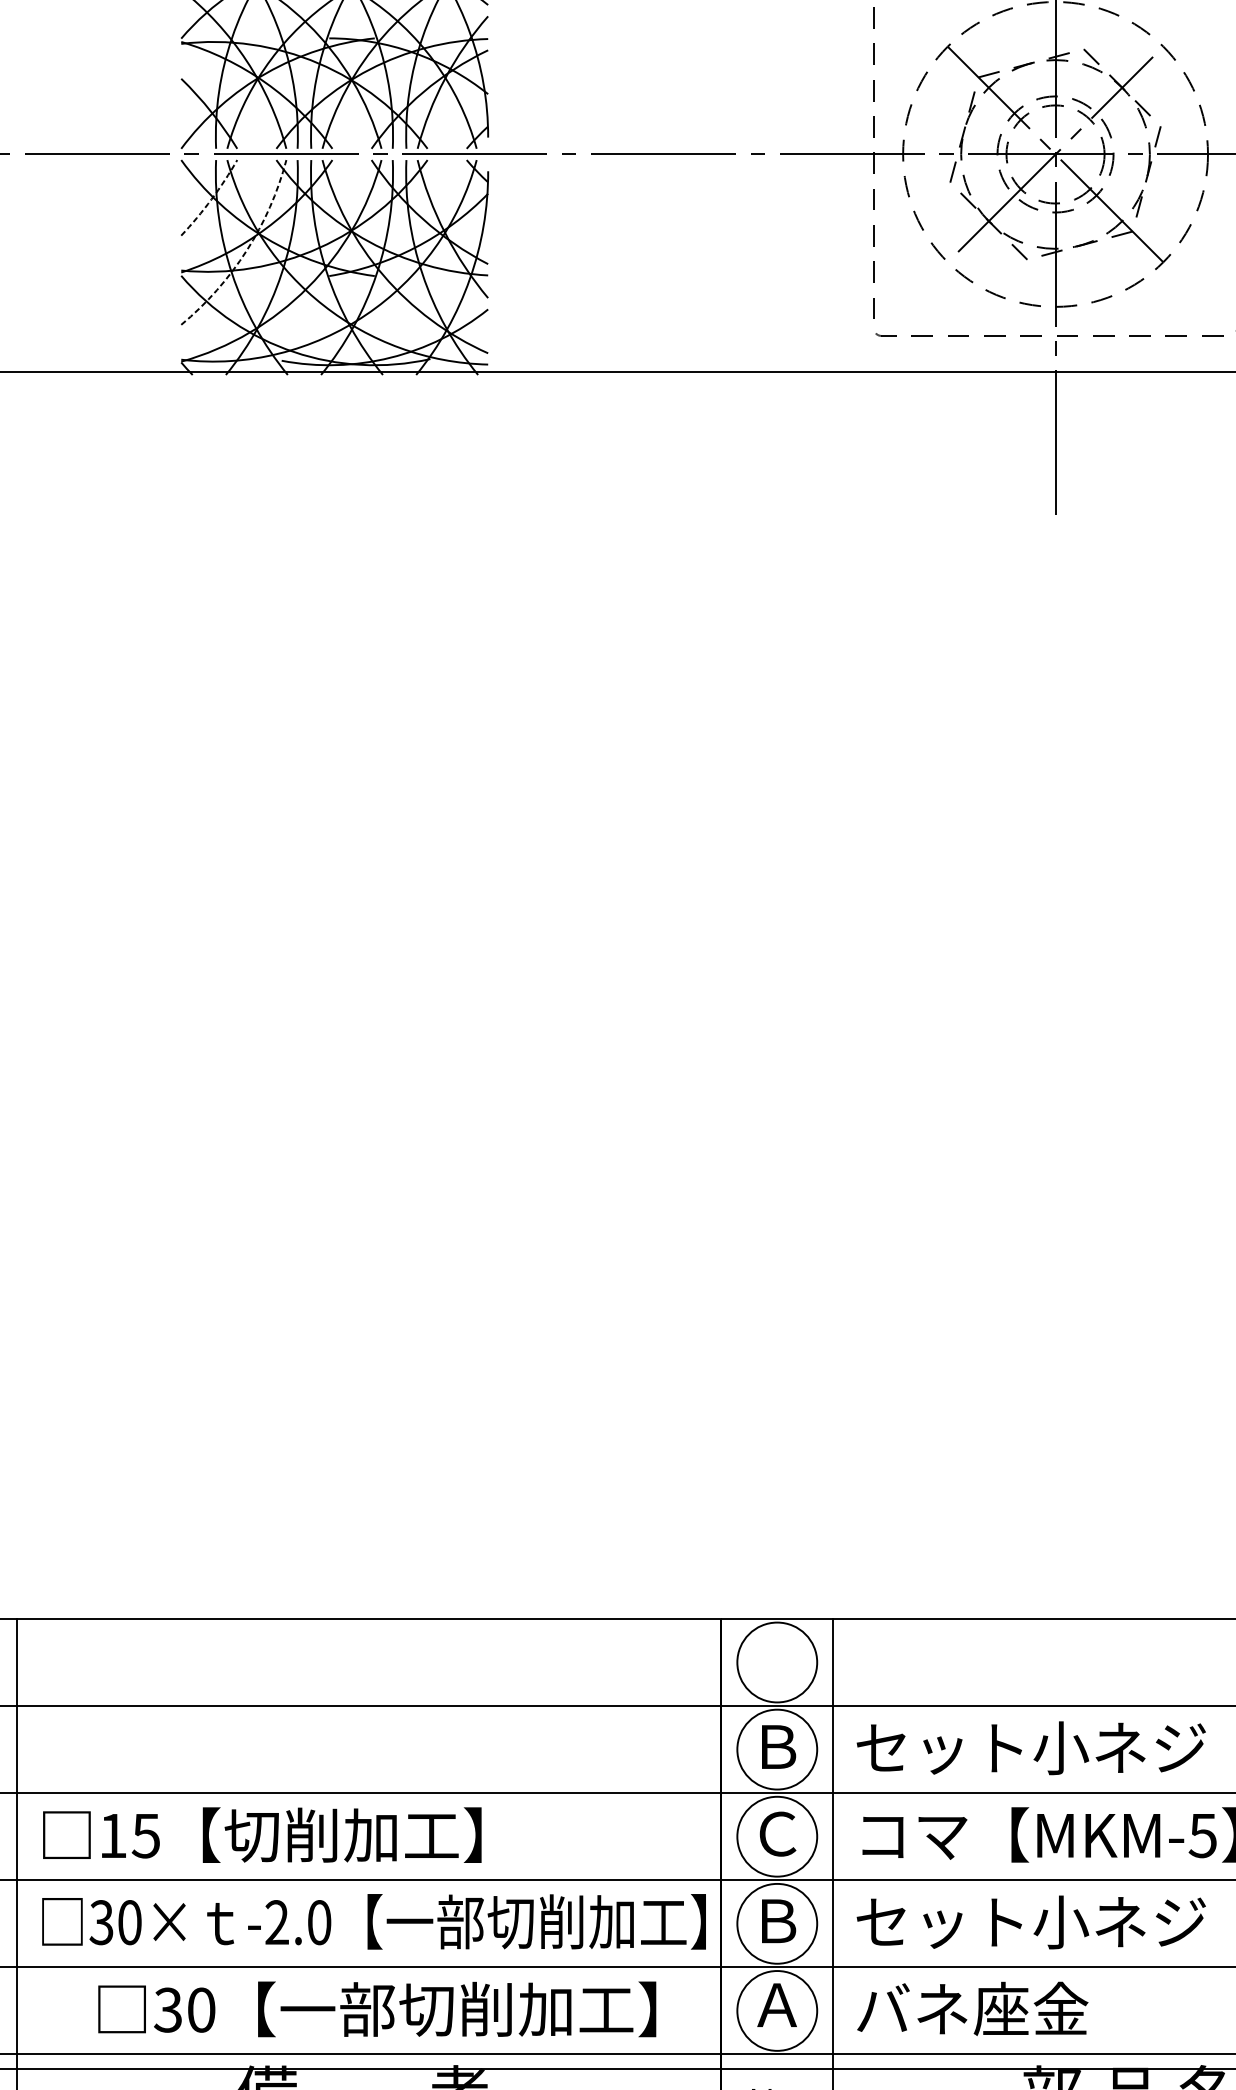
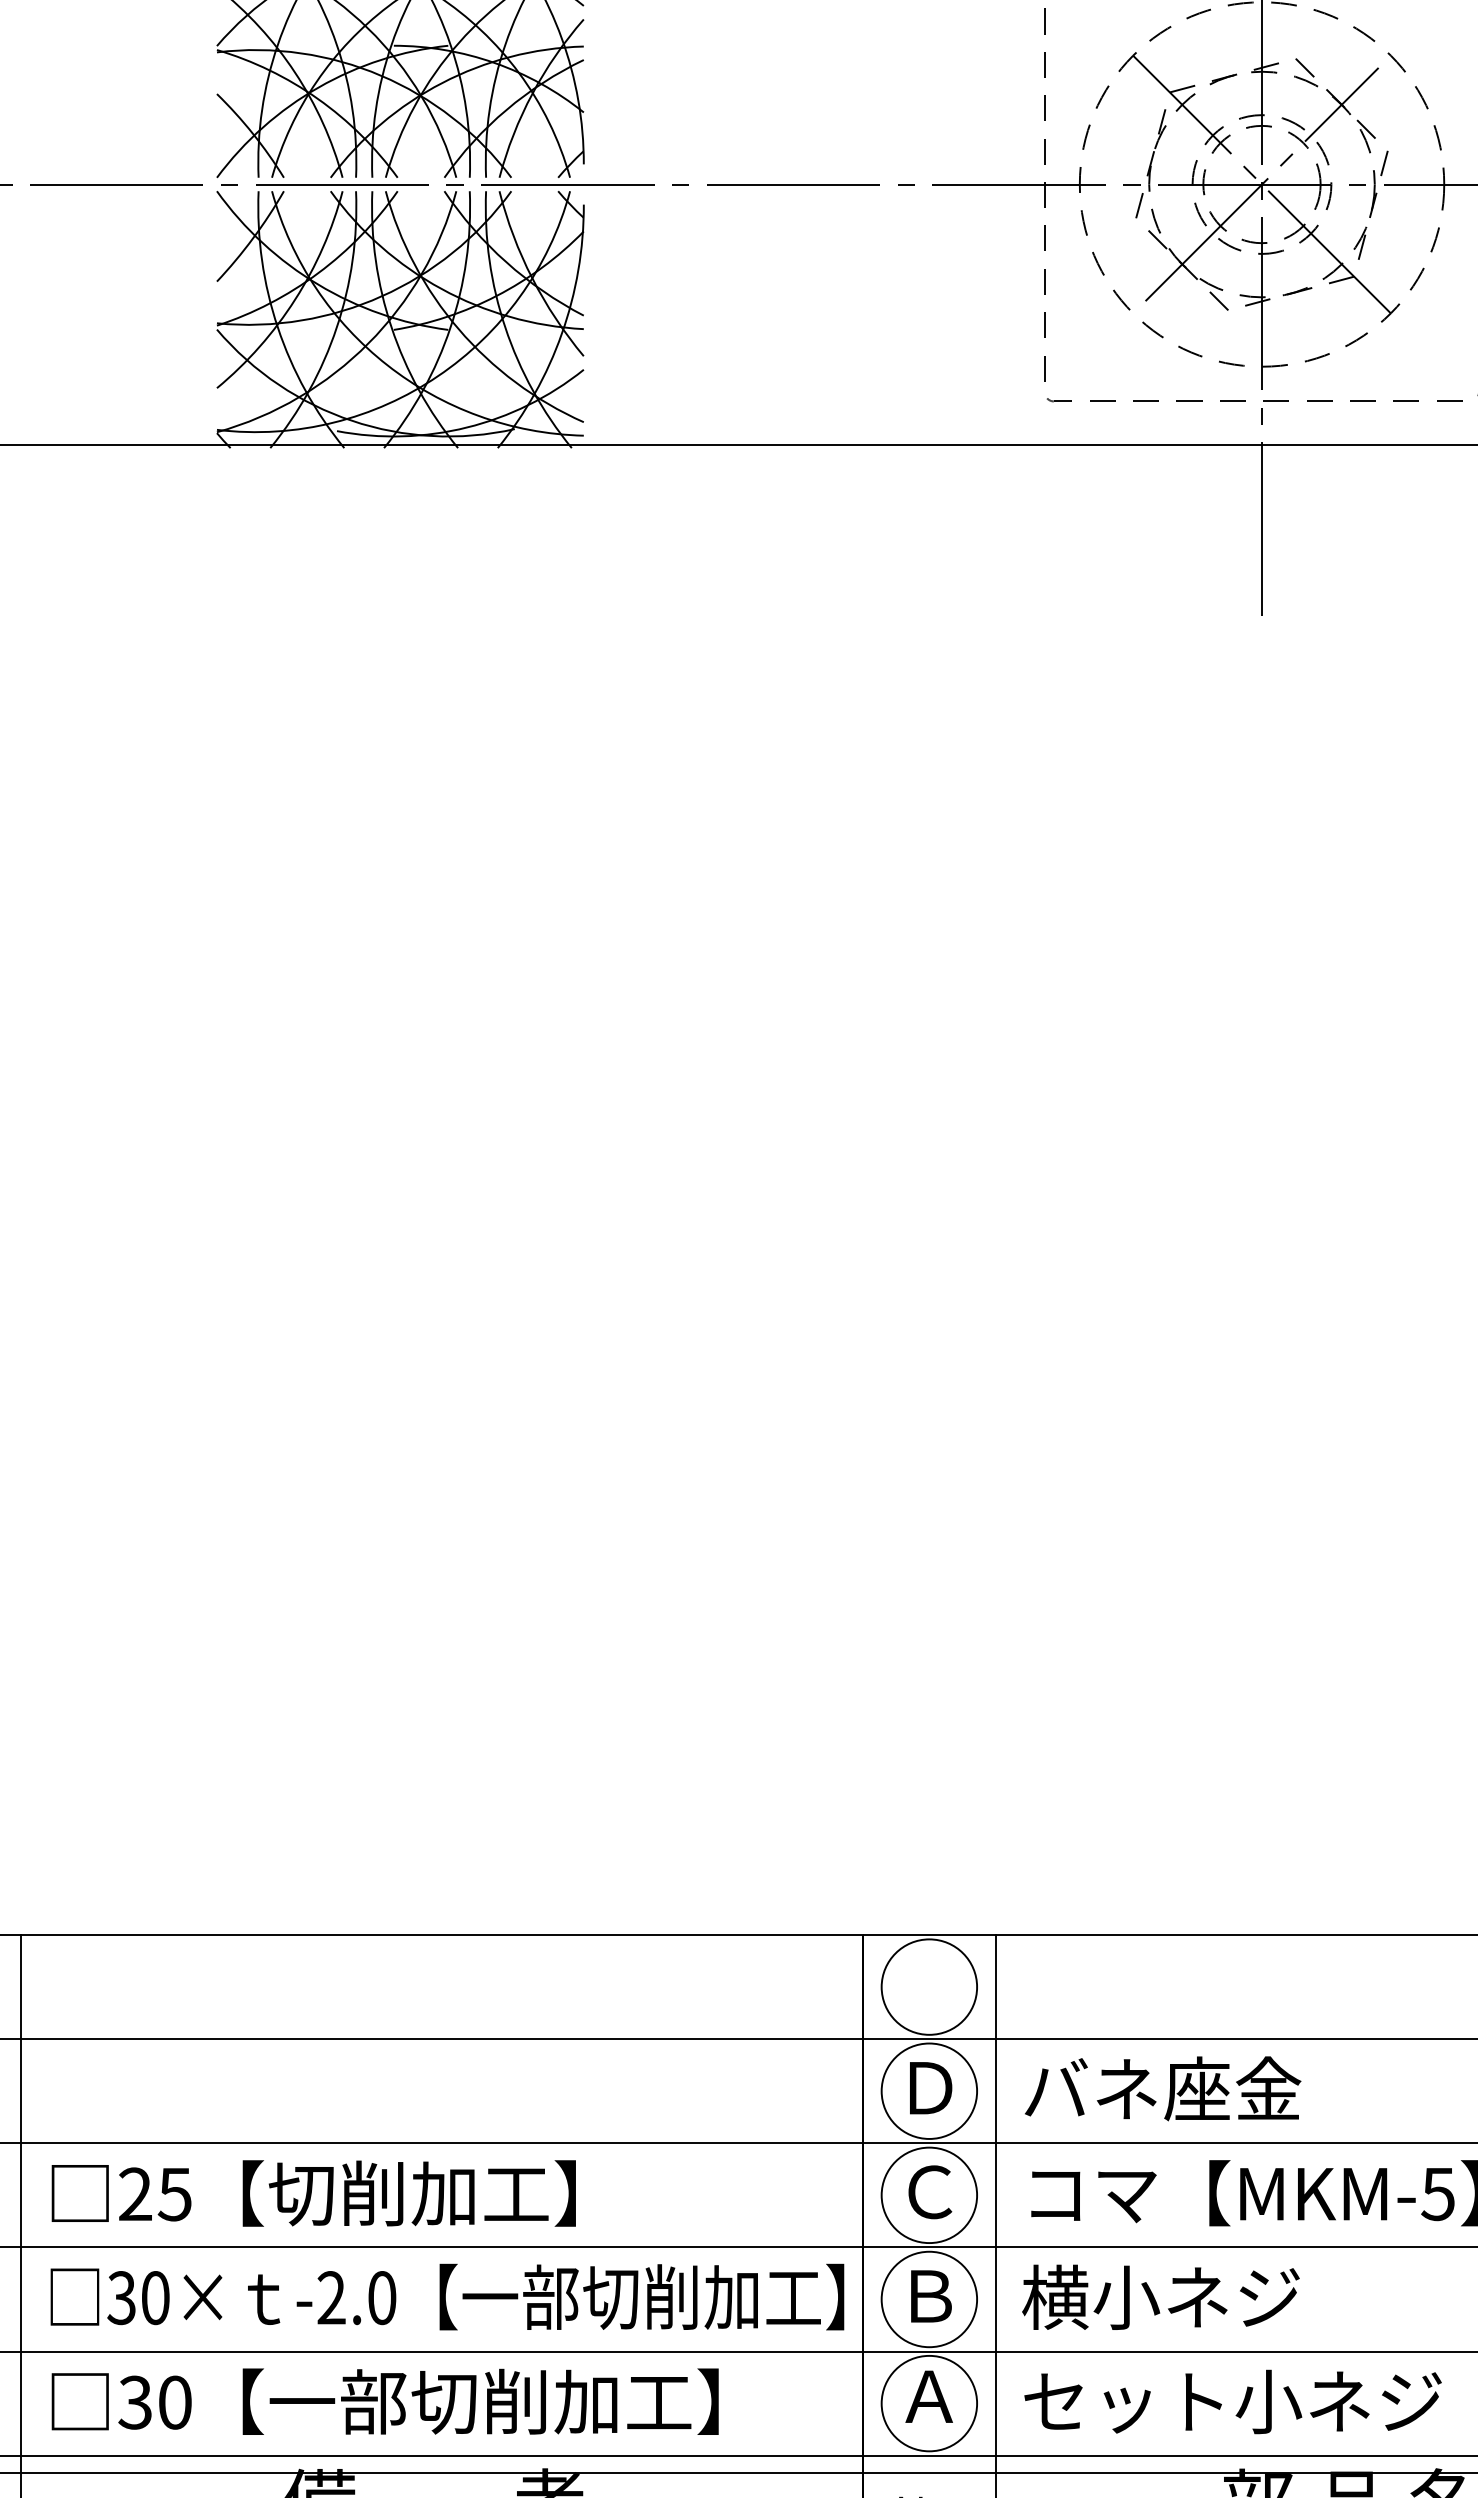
arc: (211, 199) -> (253, 238), dashed -> solid
arc: (246, 250) -> (295, 299), dashed -> solid
text: (779, 1747) -> (931, 2088), Ｂ -> Ｄ
text: (1030, 1747) -> (1232, 2088), セット小ネジ -> バネ座金
text: (113, 1835) -> (135, 2193), 15 -> 25
text: (1030, 1921) -> (1231, 2296), セット小ネジ -> 横小ネジ
text: (376, 2009) -> (384, 2401), moved
text: (1030, 2009) -> (1232, 2401), バネ座金 -> セット小ネジ

